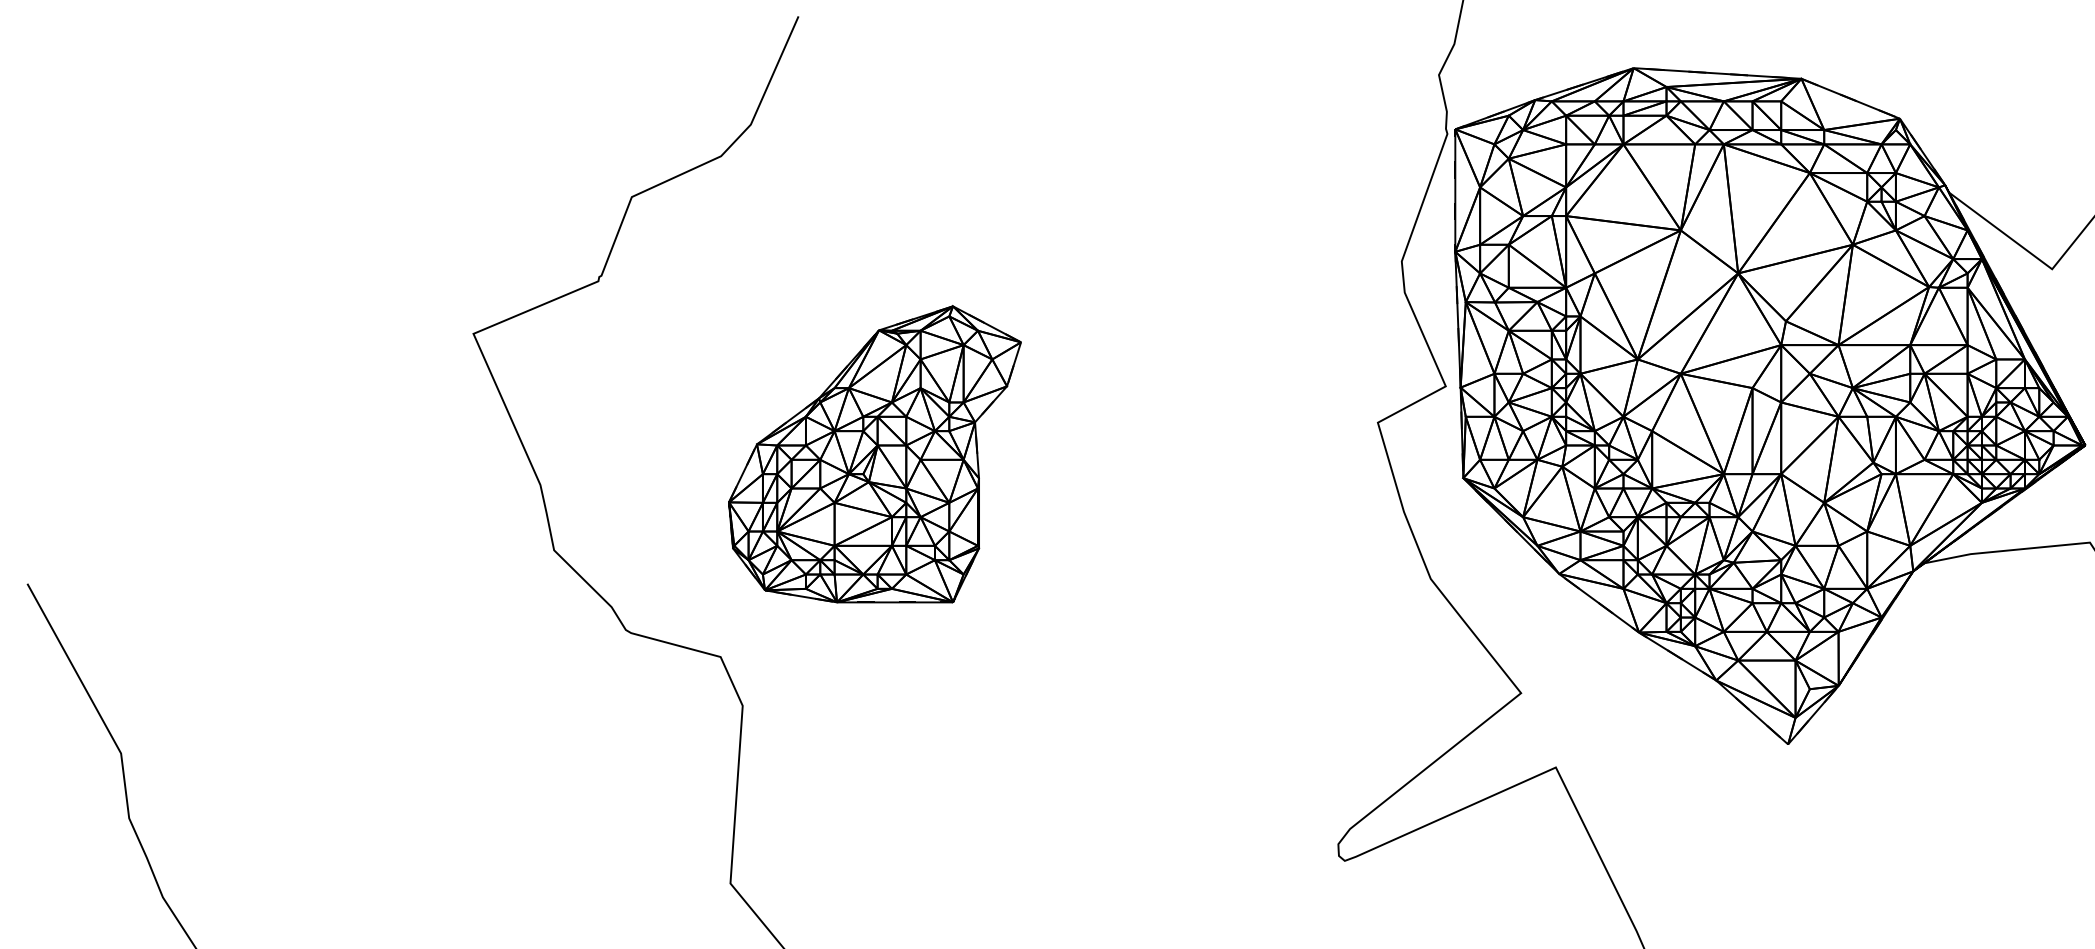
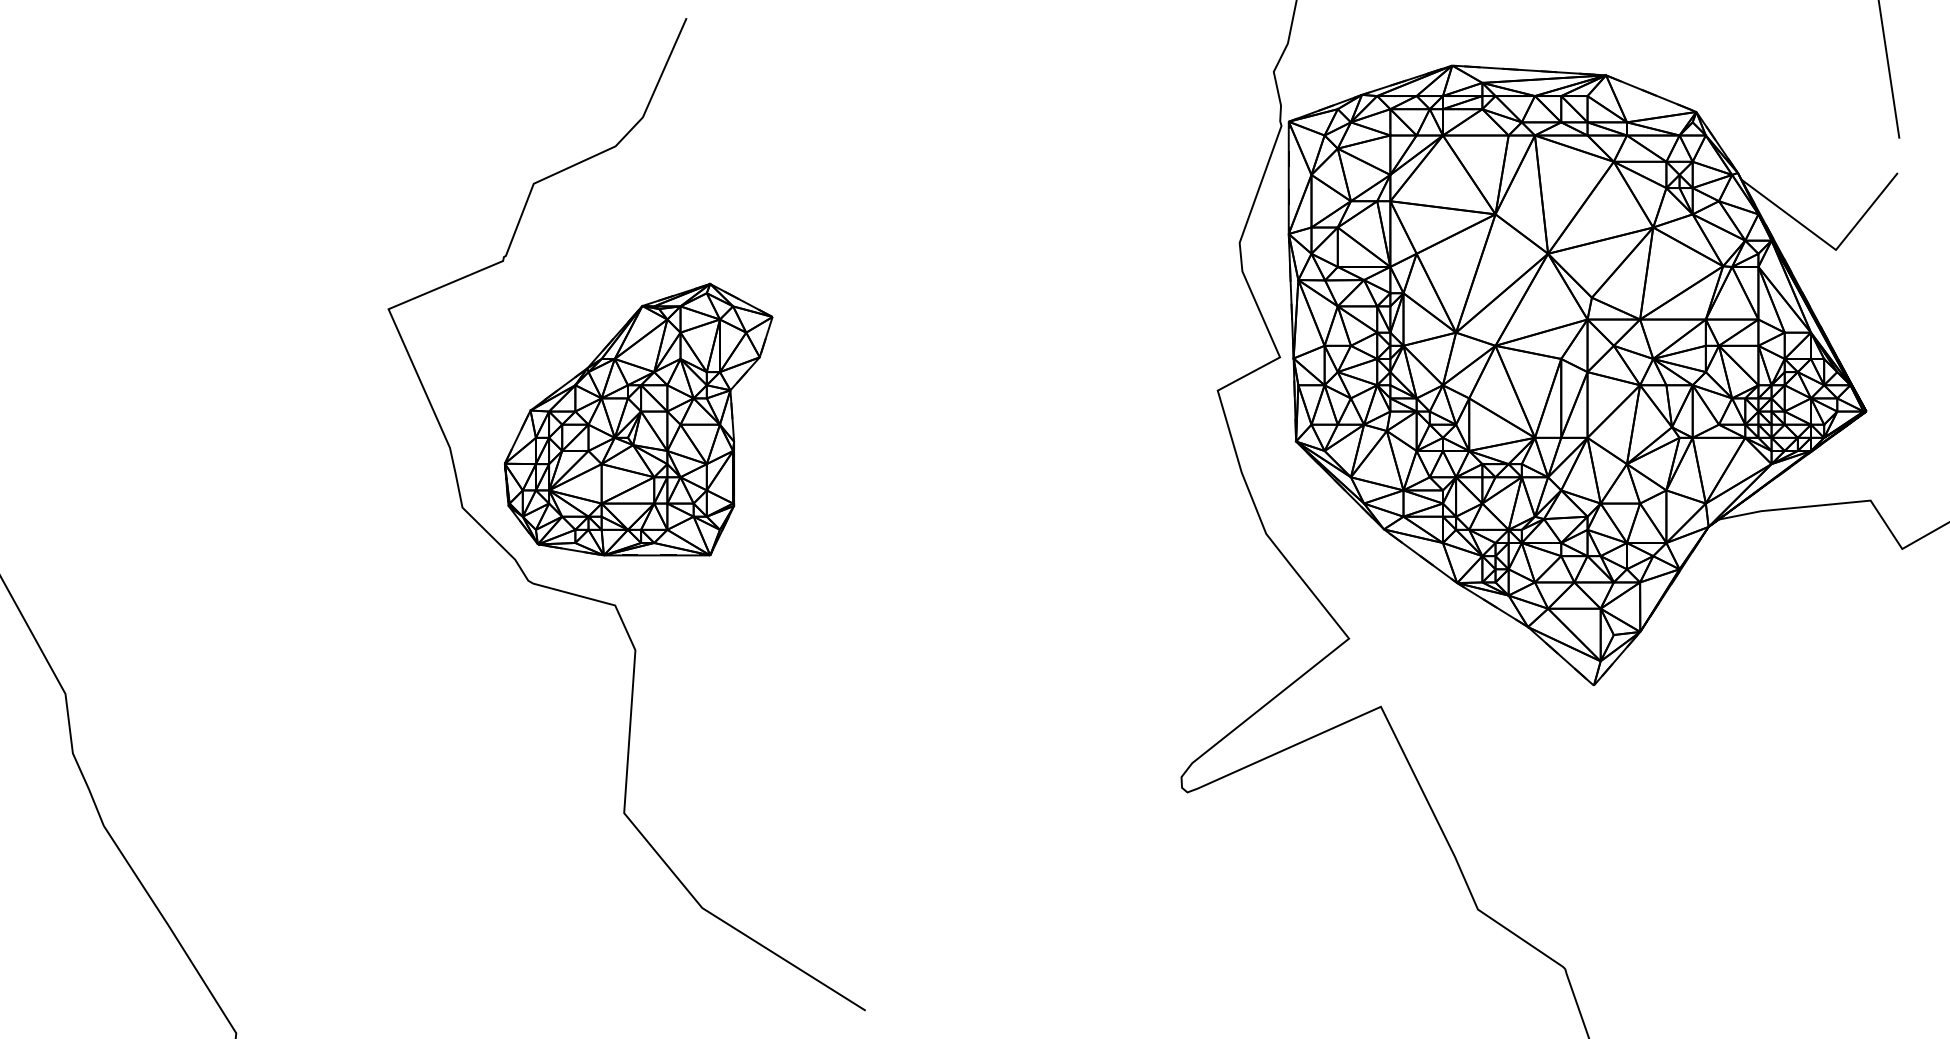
part: (874, 454) -> (638, 419), moved

